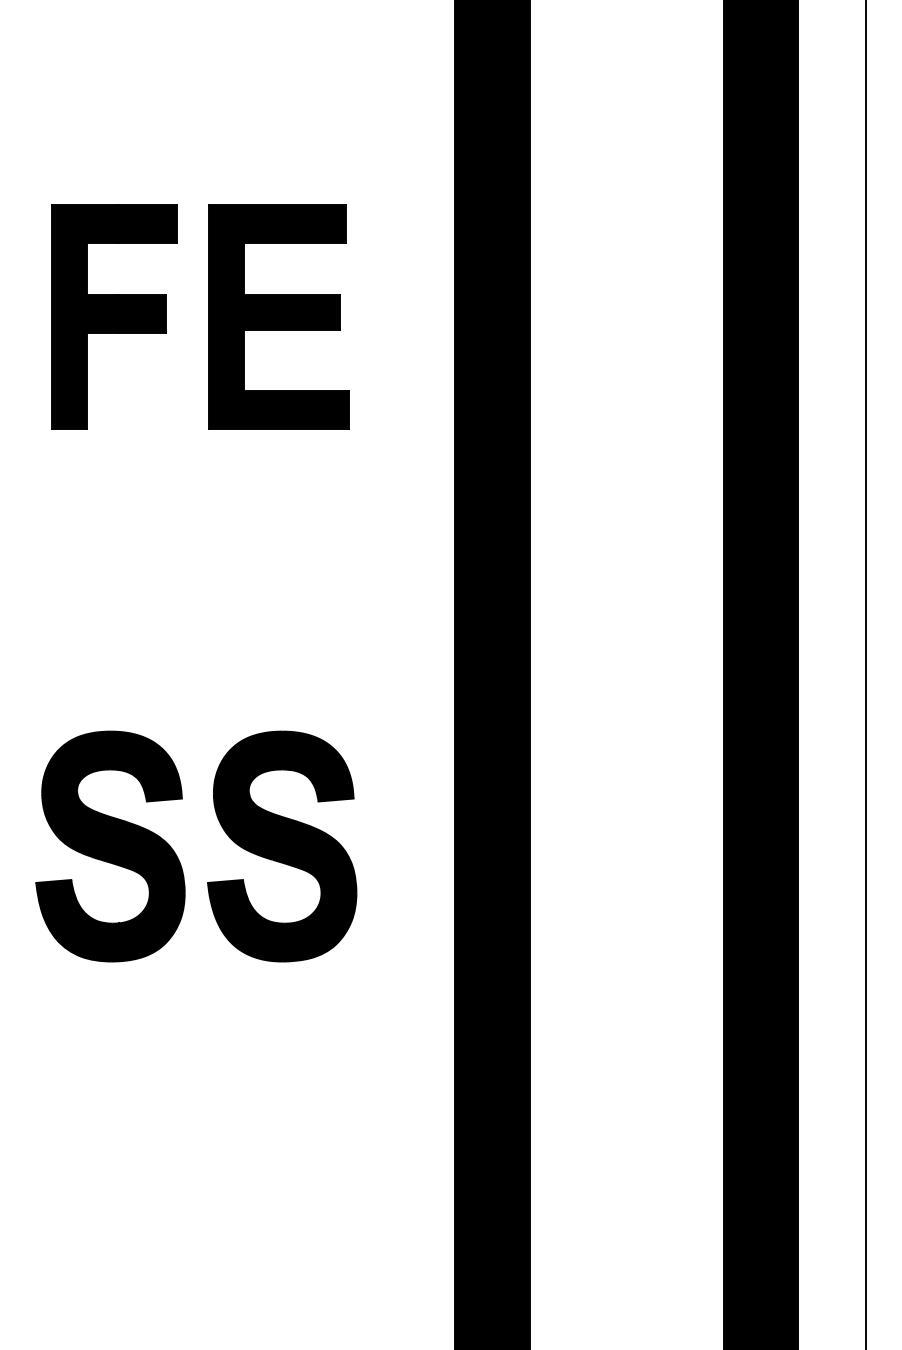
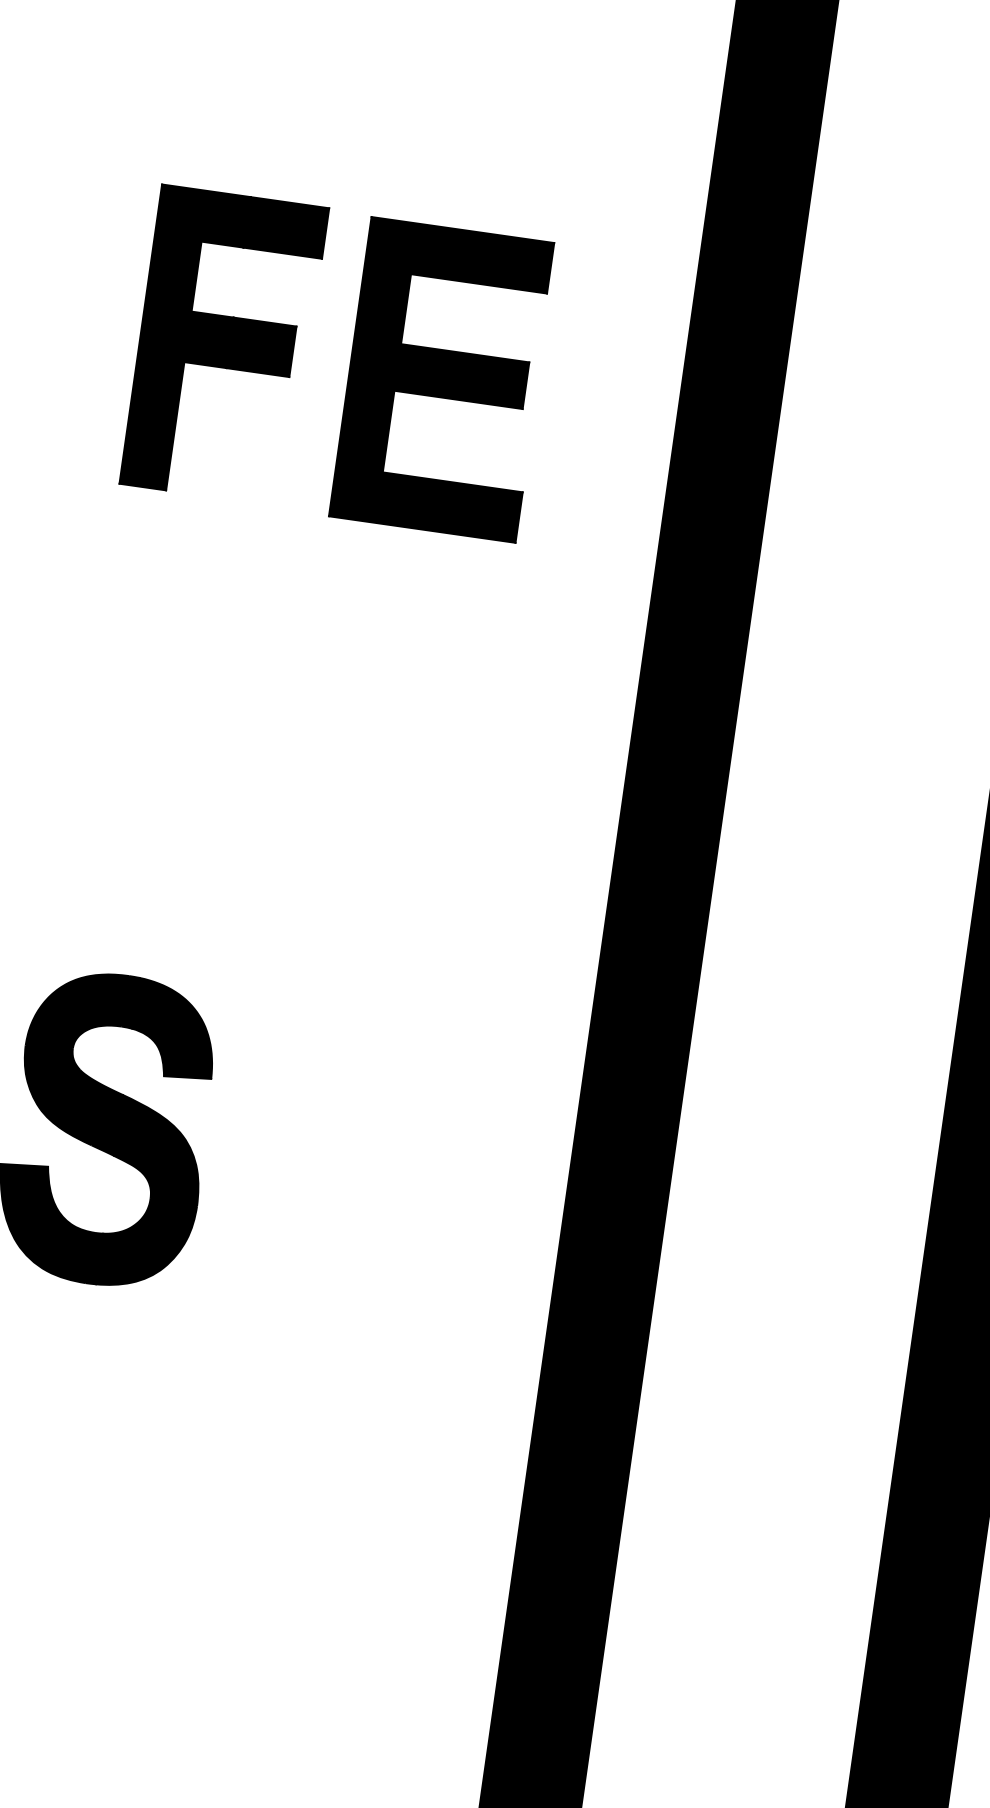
part: (114, 316) -> (223, 345), moved
part: (278, 316) -> (442, 378), moved
part: (282, 846) -> (336, 1162), removed

